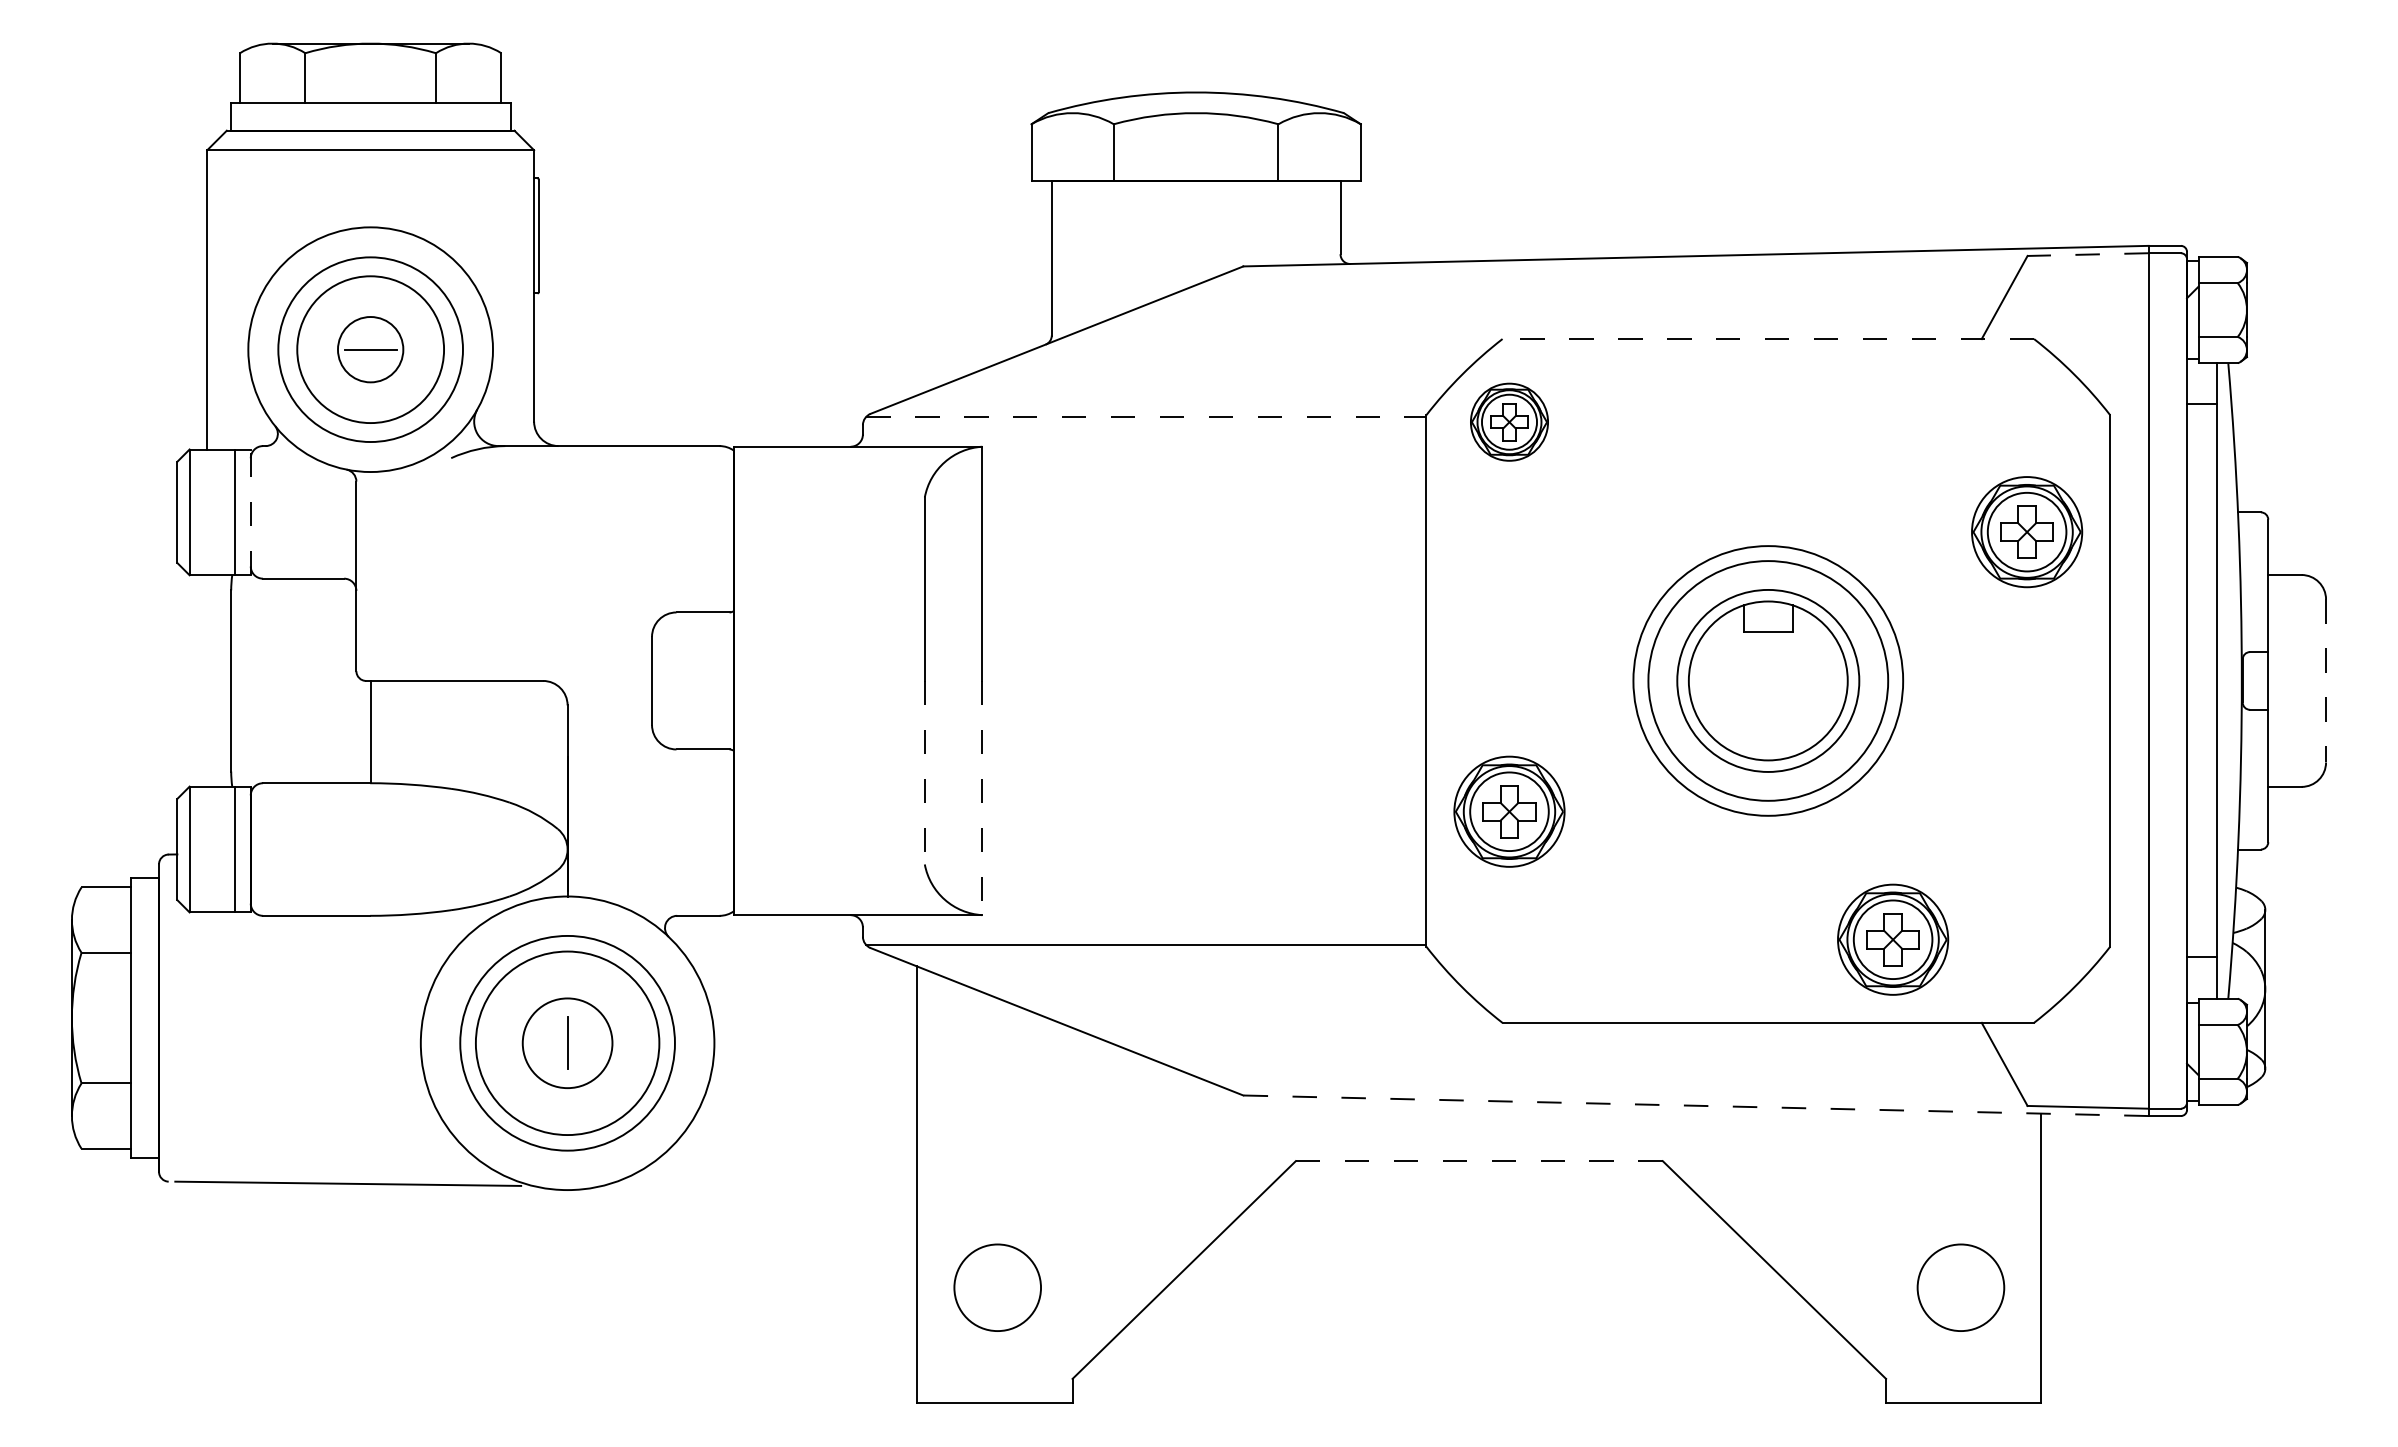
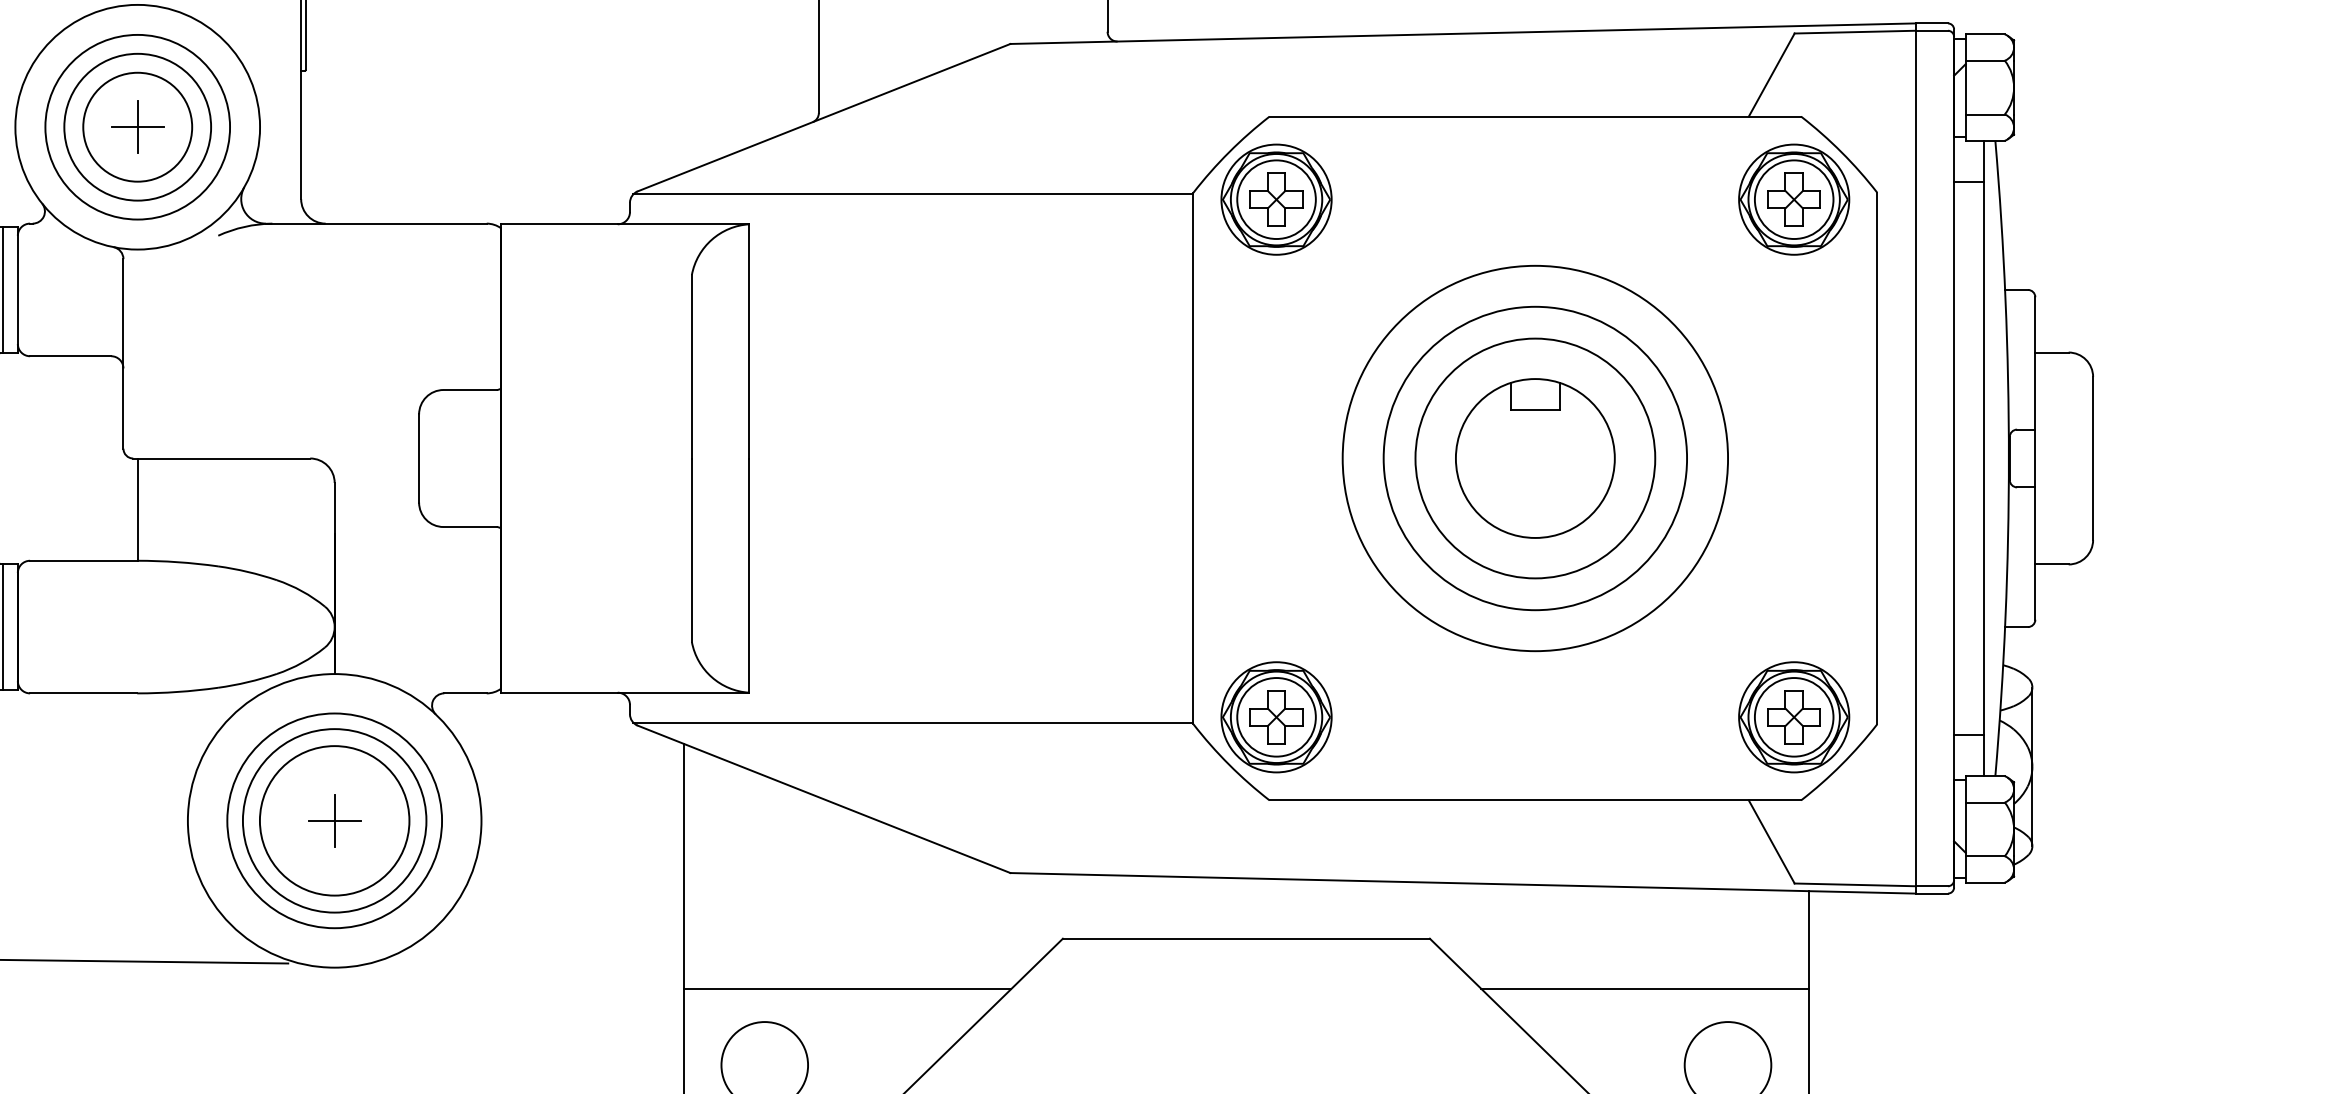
line: (2088, 254) -> (1855, 32), dashed -> solid
line: (1768, 339) -> (1535, 117), dashed -> solid
circle: (370, 349) -> (137, 127), size x1.67
line: (370, 349) -> (137, 127), added
line: (1146, 416) -> (913, 194), dashed -> solid
part: (1509, 422) -> (1276, 200), size x1.43
line: (250, 512) -> (17, 290), dashed -> solid
part: (2027, 532) -> (1794, 200), moved
circle: (1767, 680) -> (1534, 458), size x1.43
circle: (1767, 680) -> (1534, 458), size x1.67
line: (2326, 681) -> (2093, 459), dashed -> solid
line: (924, 772) -> (691, 550), dashed -> solid
line: (982, 798) -> (749, 576), dashed -> solid
part: (1509, 811) -> (1276, 717), moved
part: (1893, 939) -> (1794, 717), moved
circle: (567, 1043) -> (334, 821), size x1.67
line: (567, 1043) -> (334, 821), added
line: (1696, 1105) -> (1463, 883), dashed -> solid
line: (1478, 1161) -> (1245, 939), dashed -> solid
line: (1080, 1211) -> (847, 989), added
line: (1877, 1211) -> (1644, 989), added

